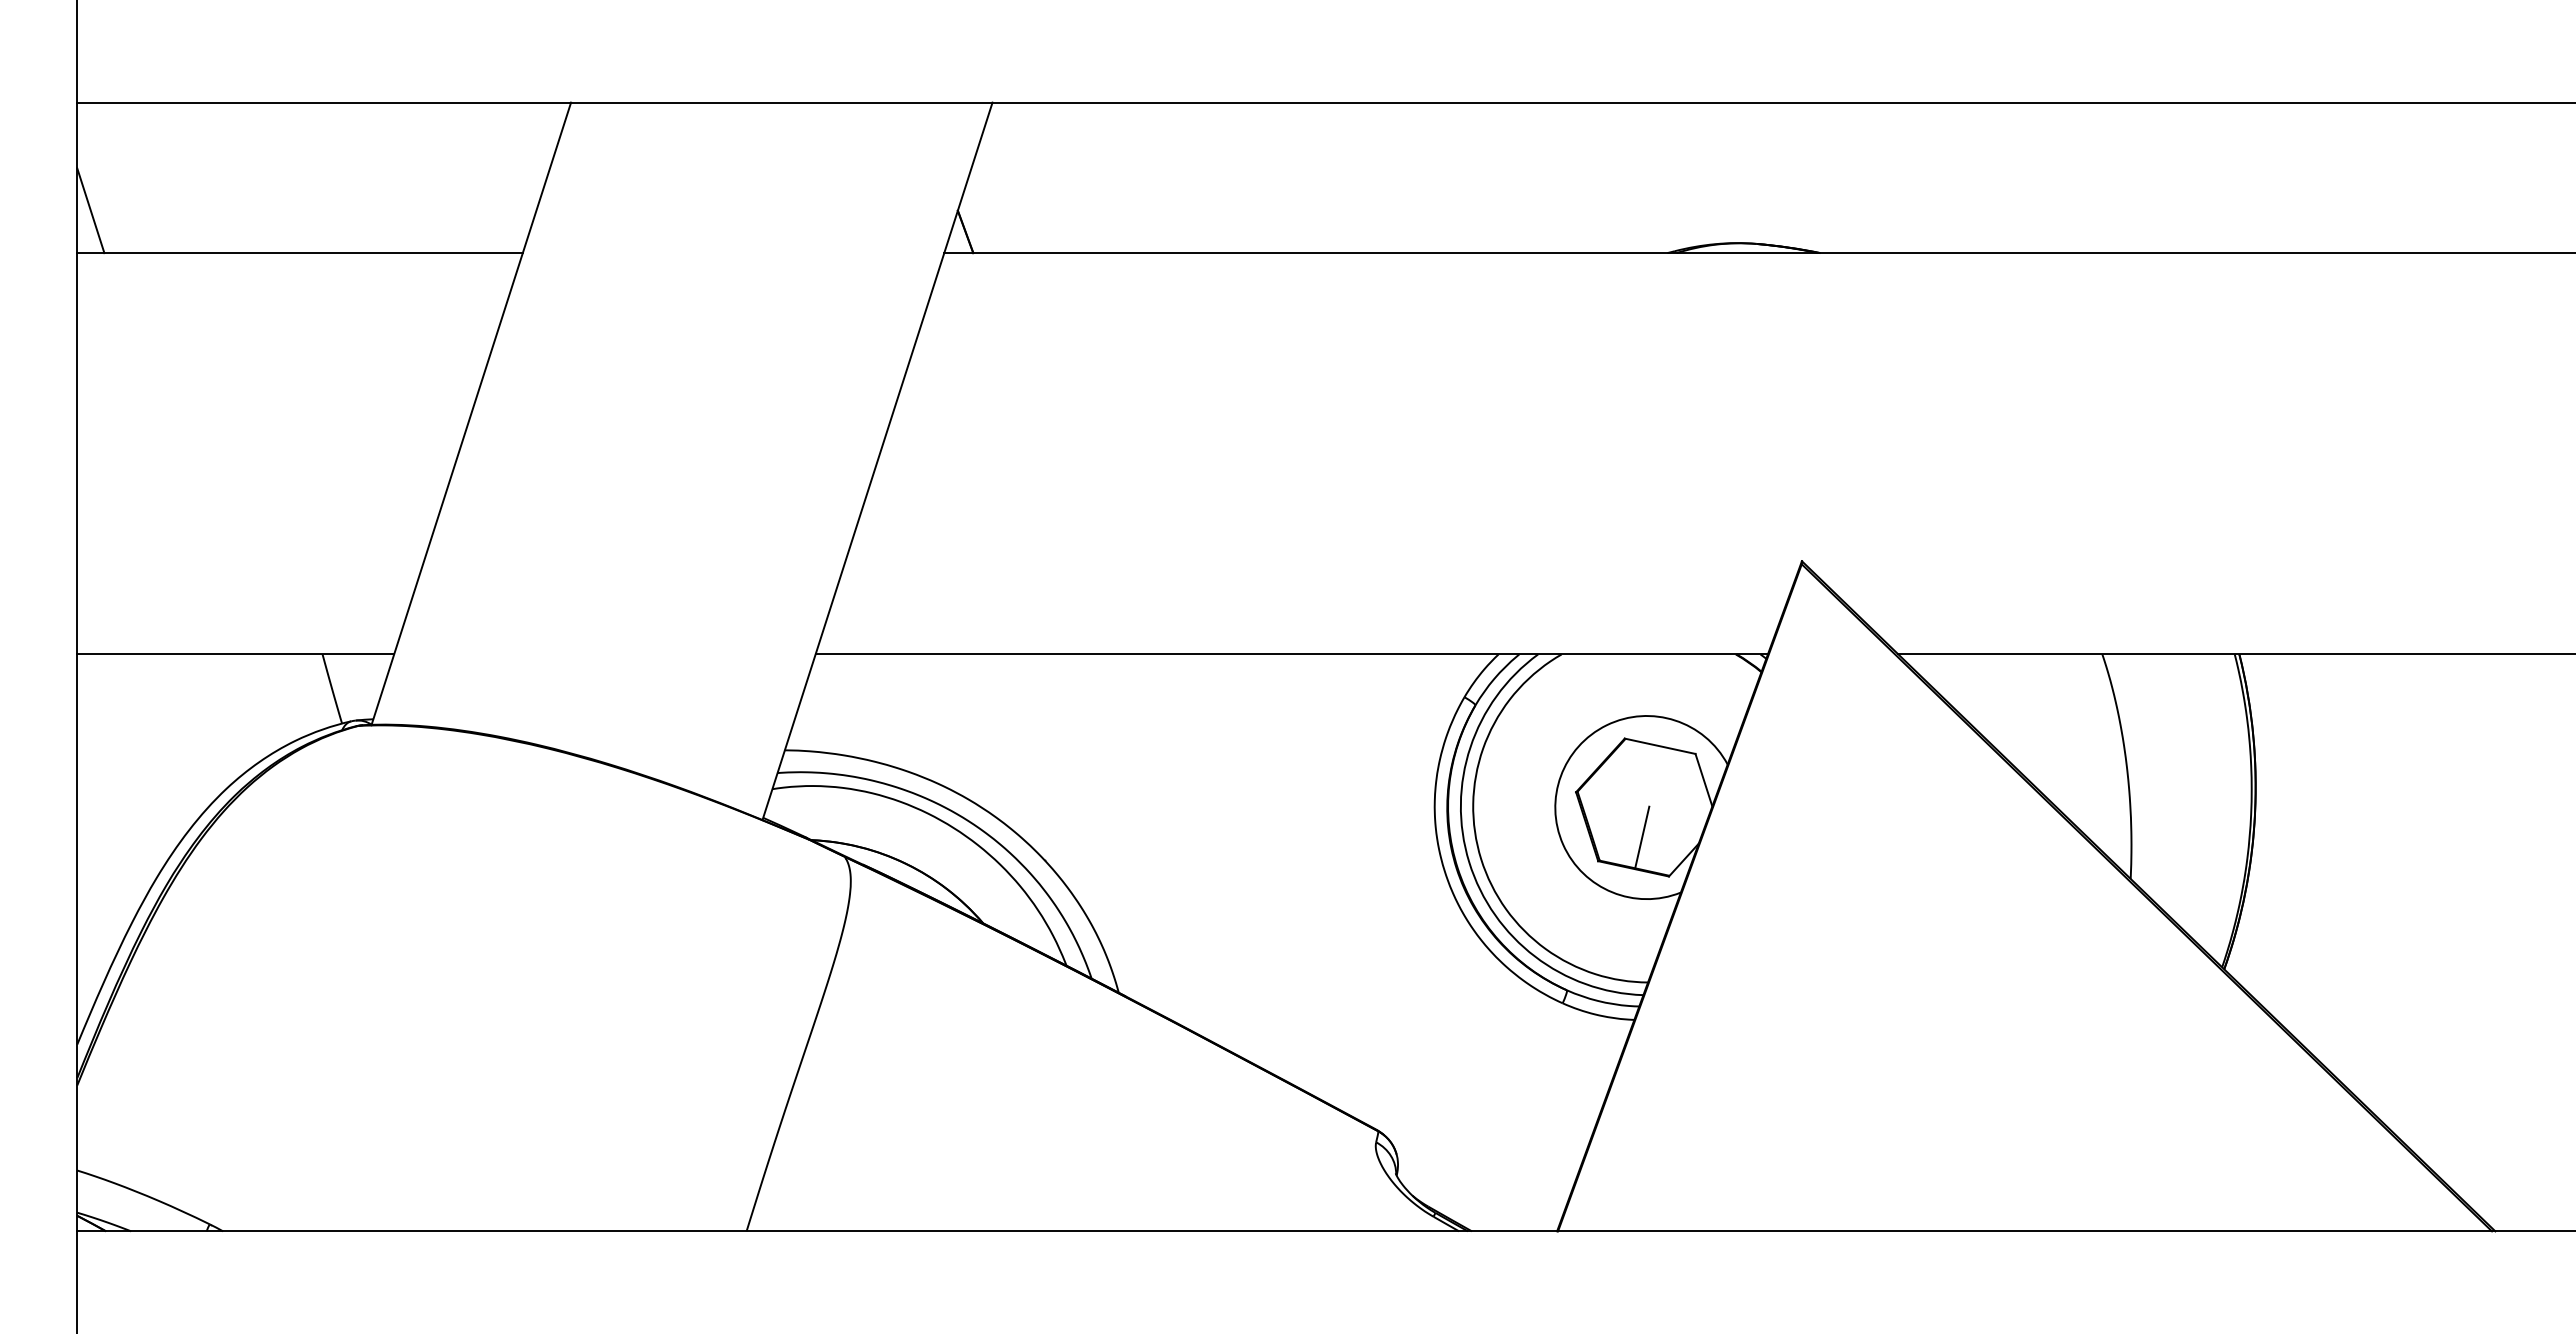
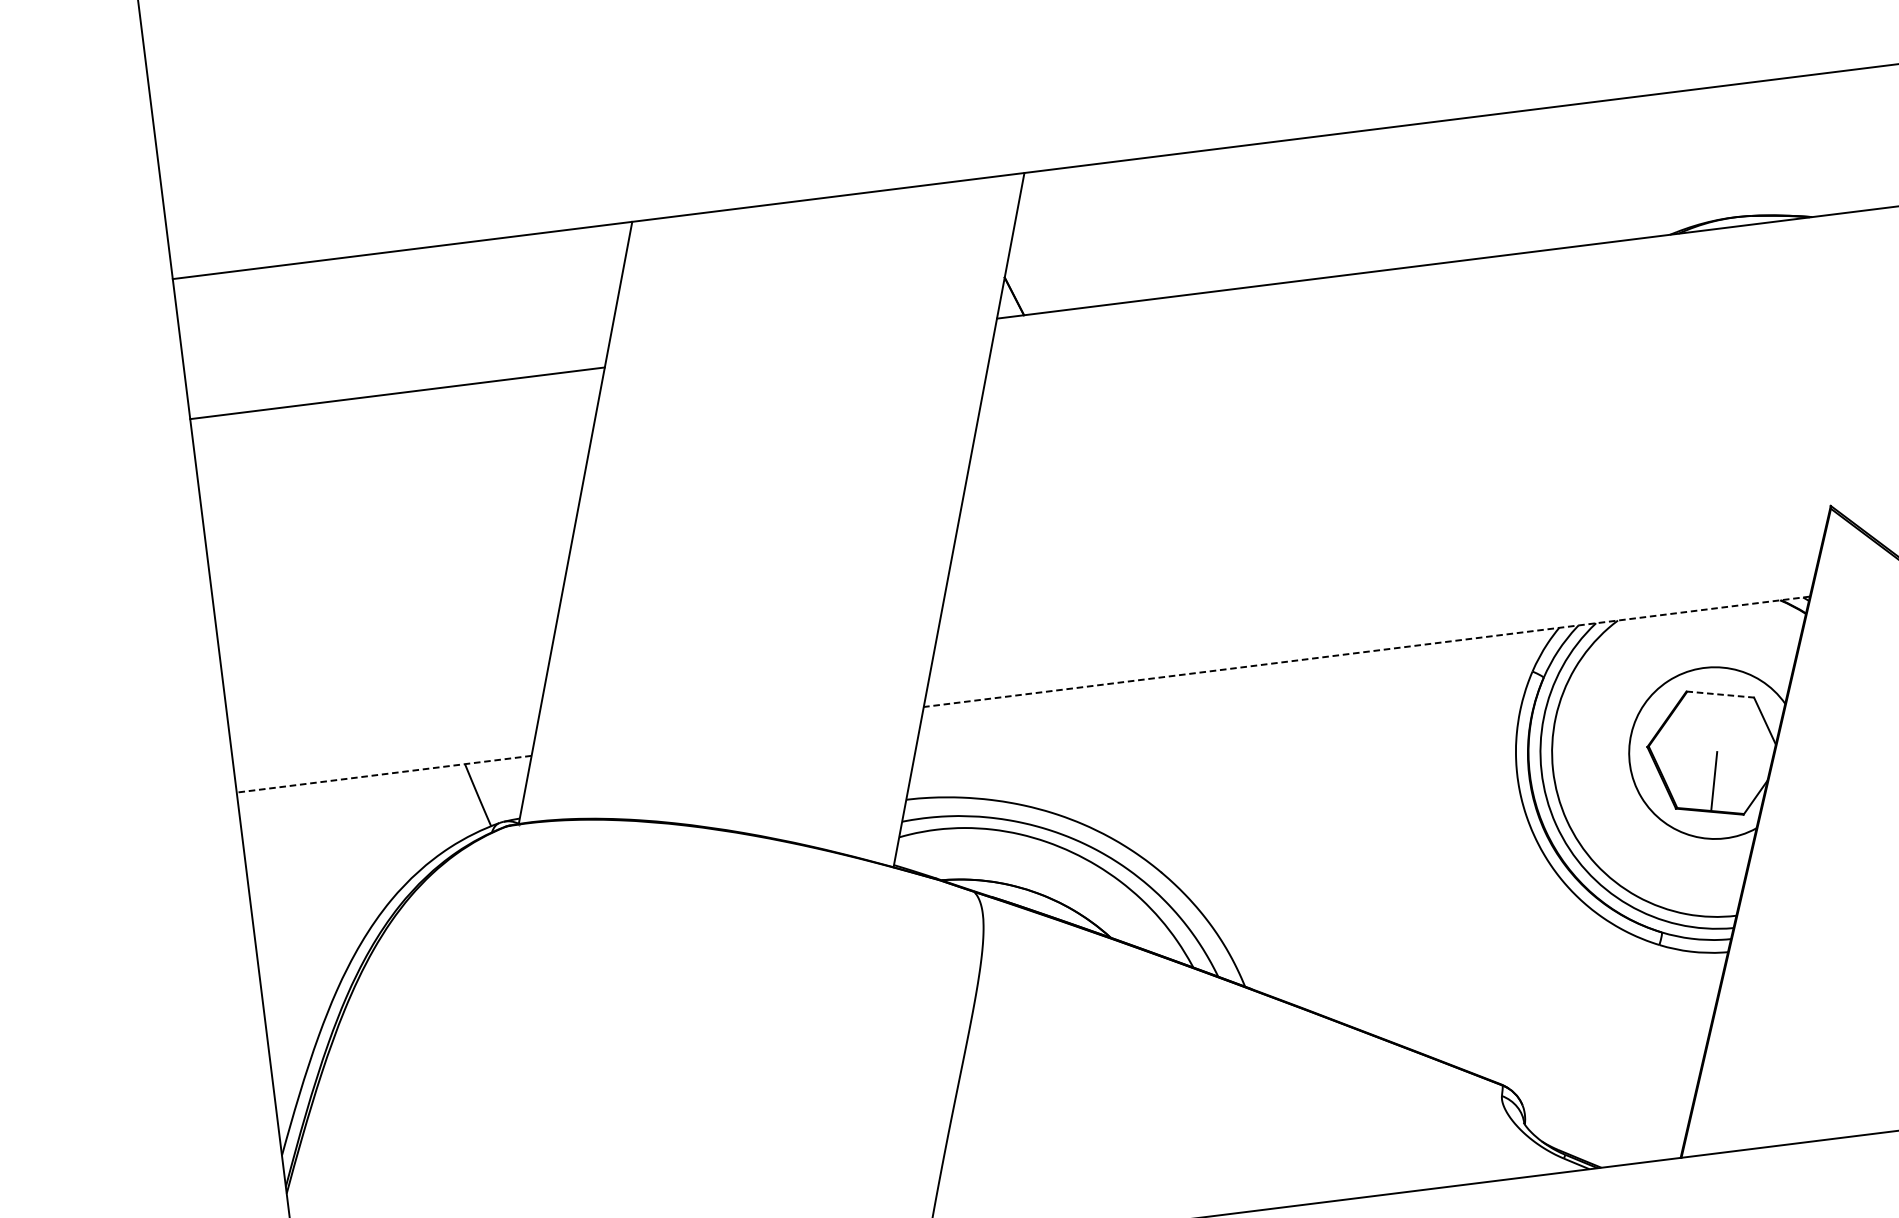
line: (90, 210) -> (197, 377), removed
line: (235, 654) -> (383, 774), solid -> dashed
line: (1291, 654) -> (1366, 651), solid -> dashed
line: (1660, 746) -> (1720, 694), solid -> dashed

